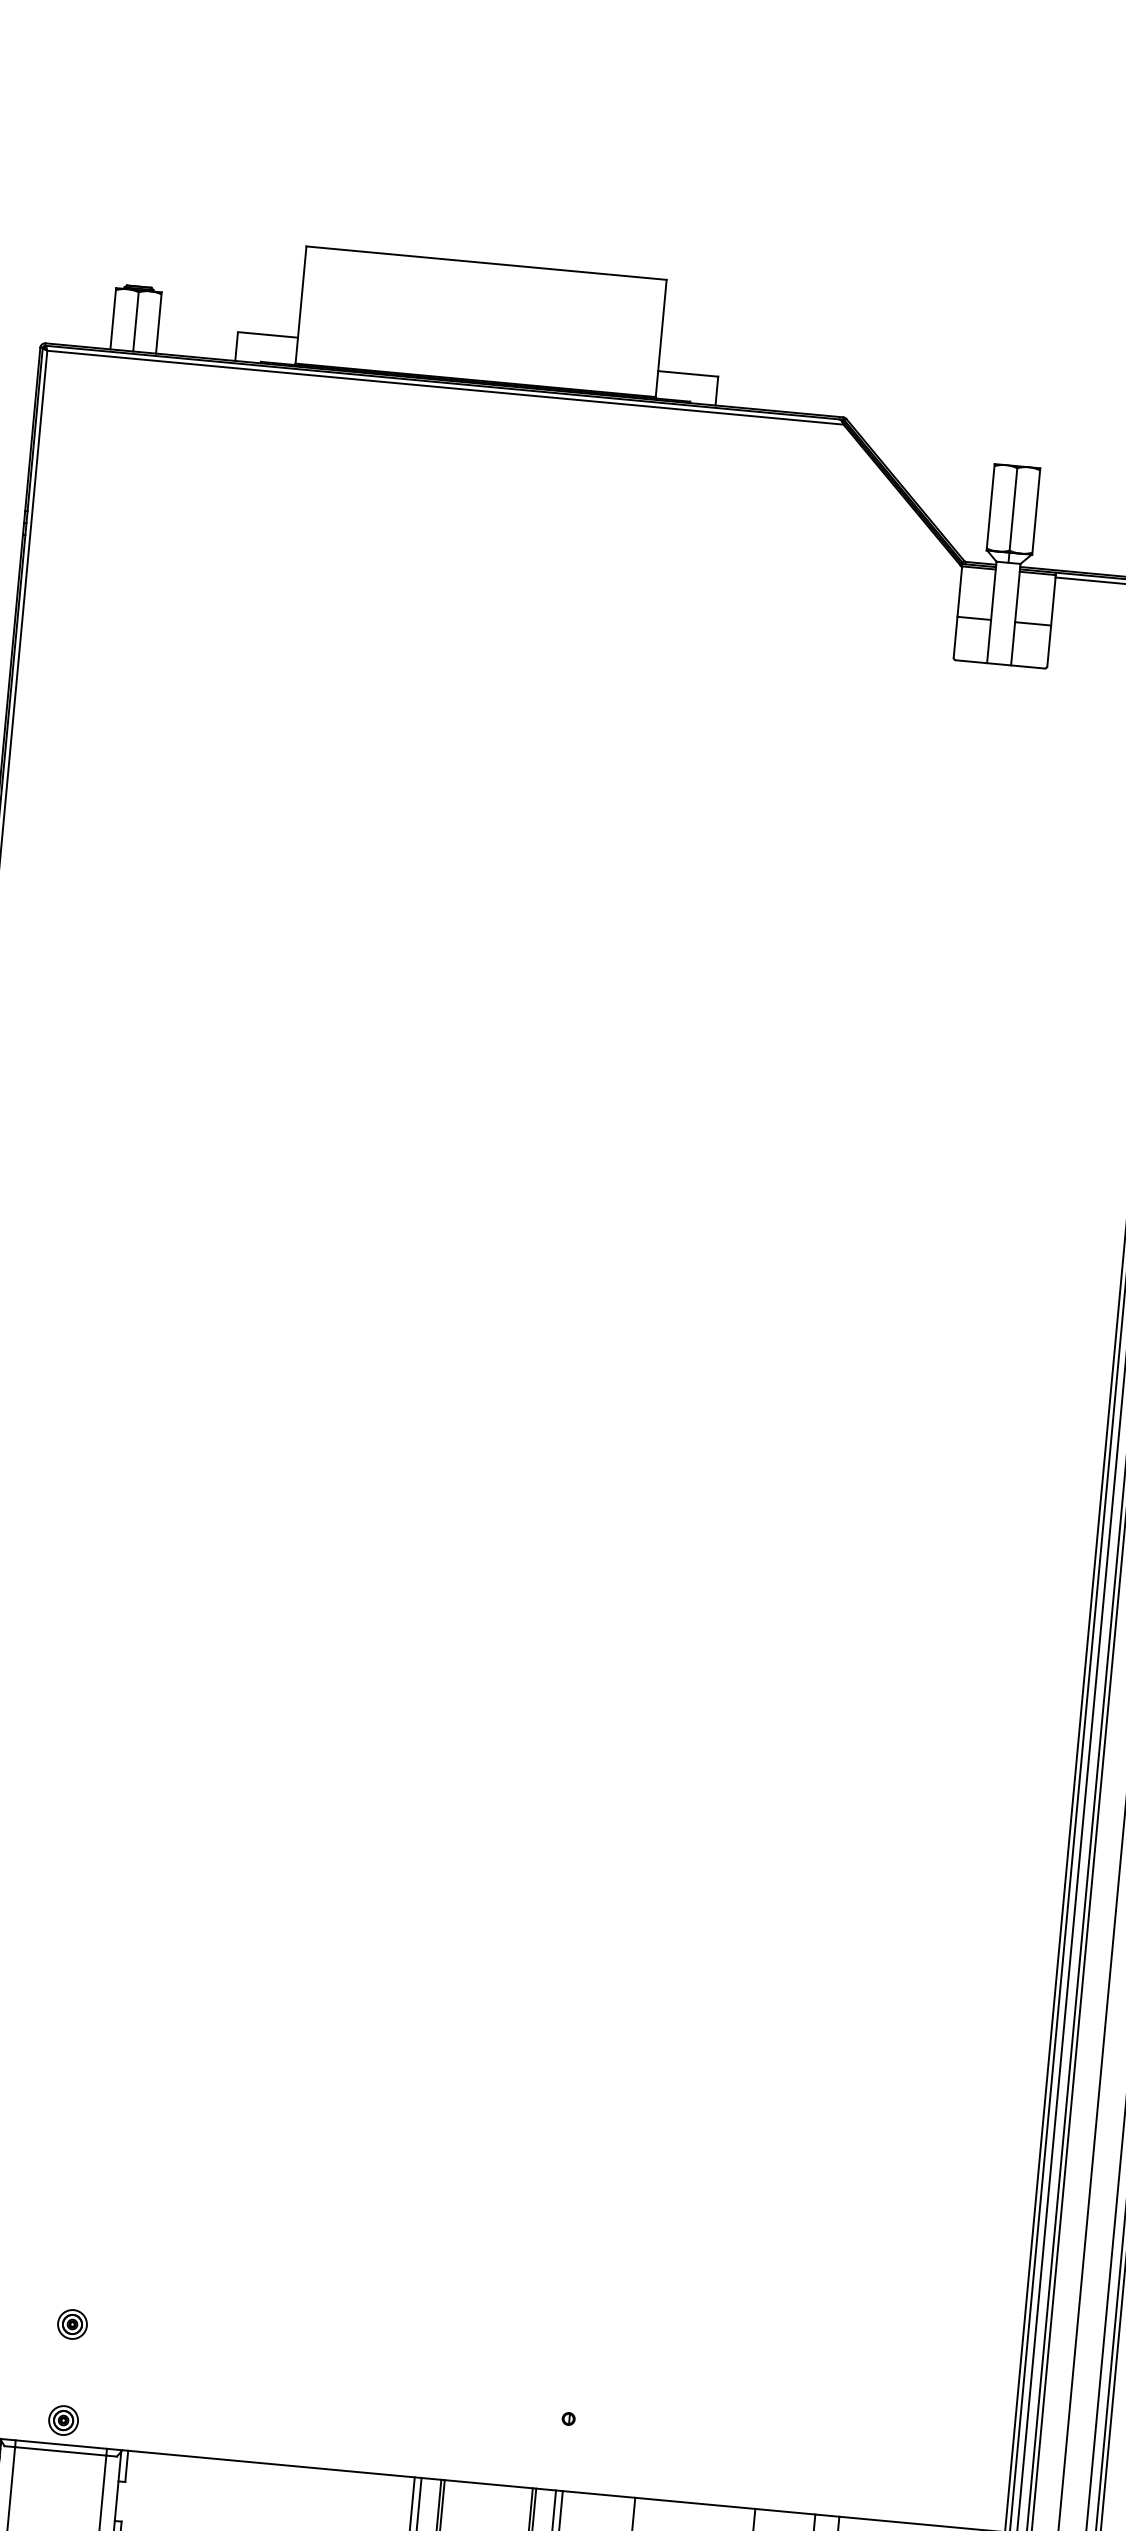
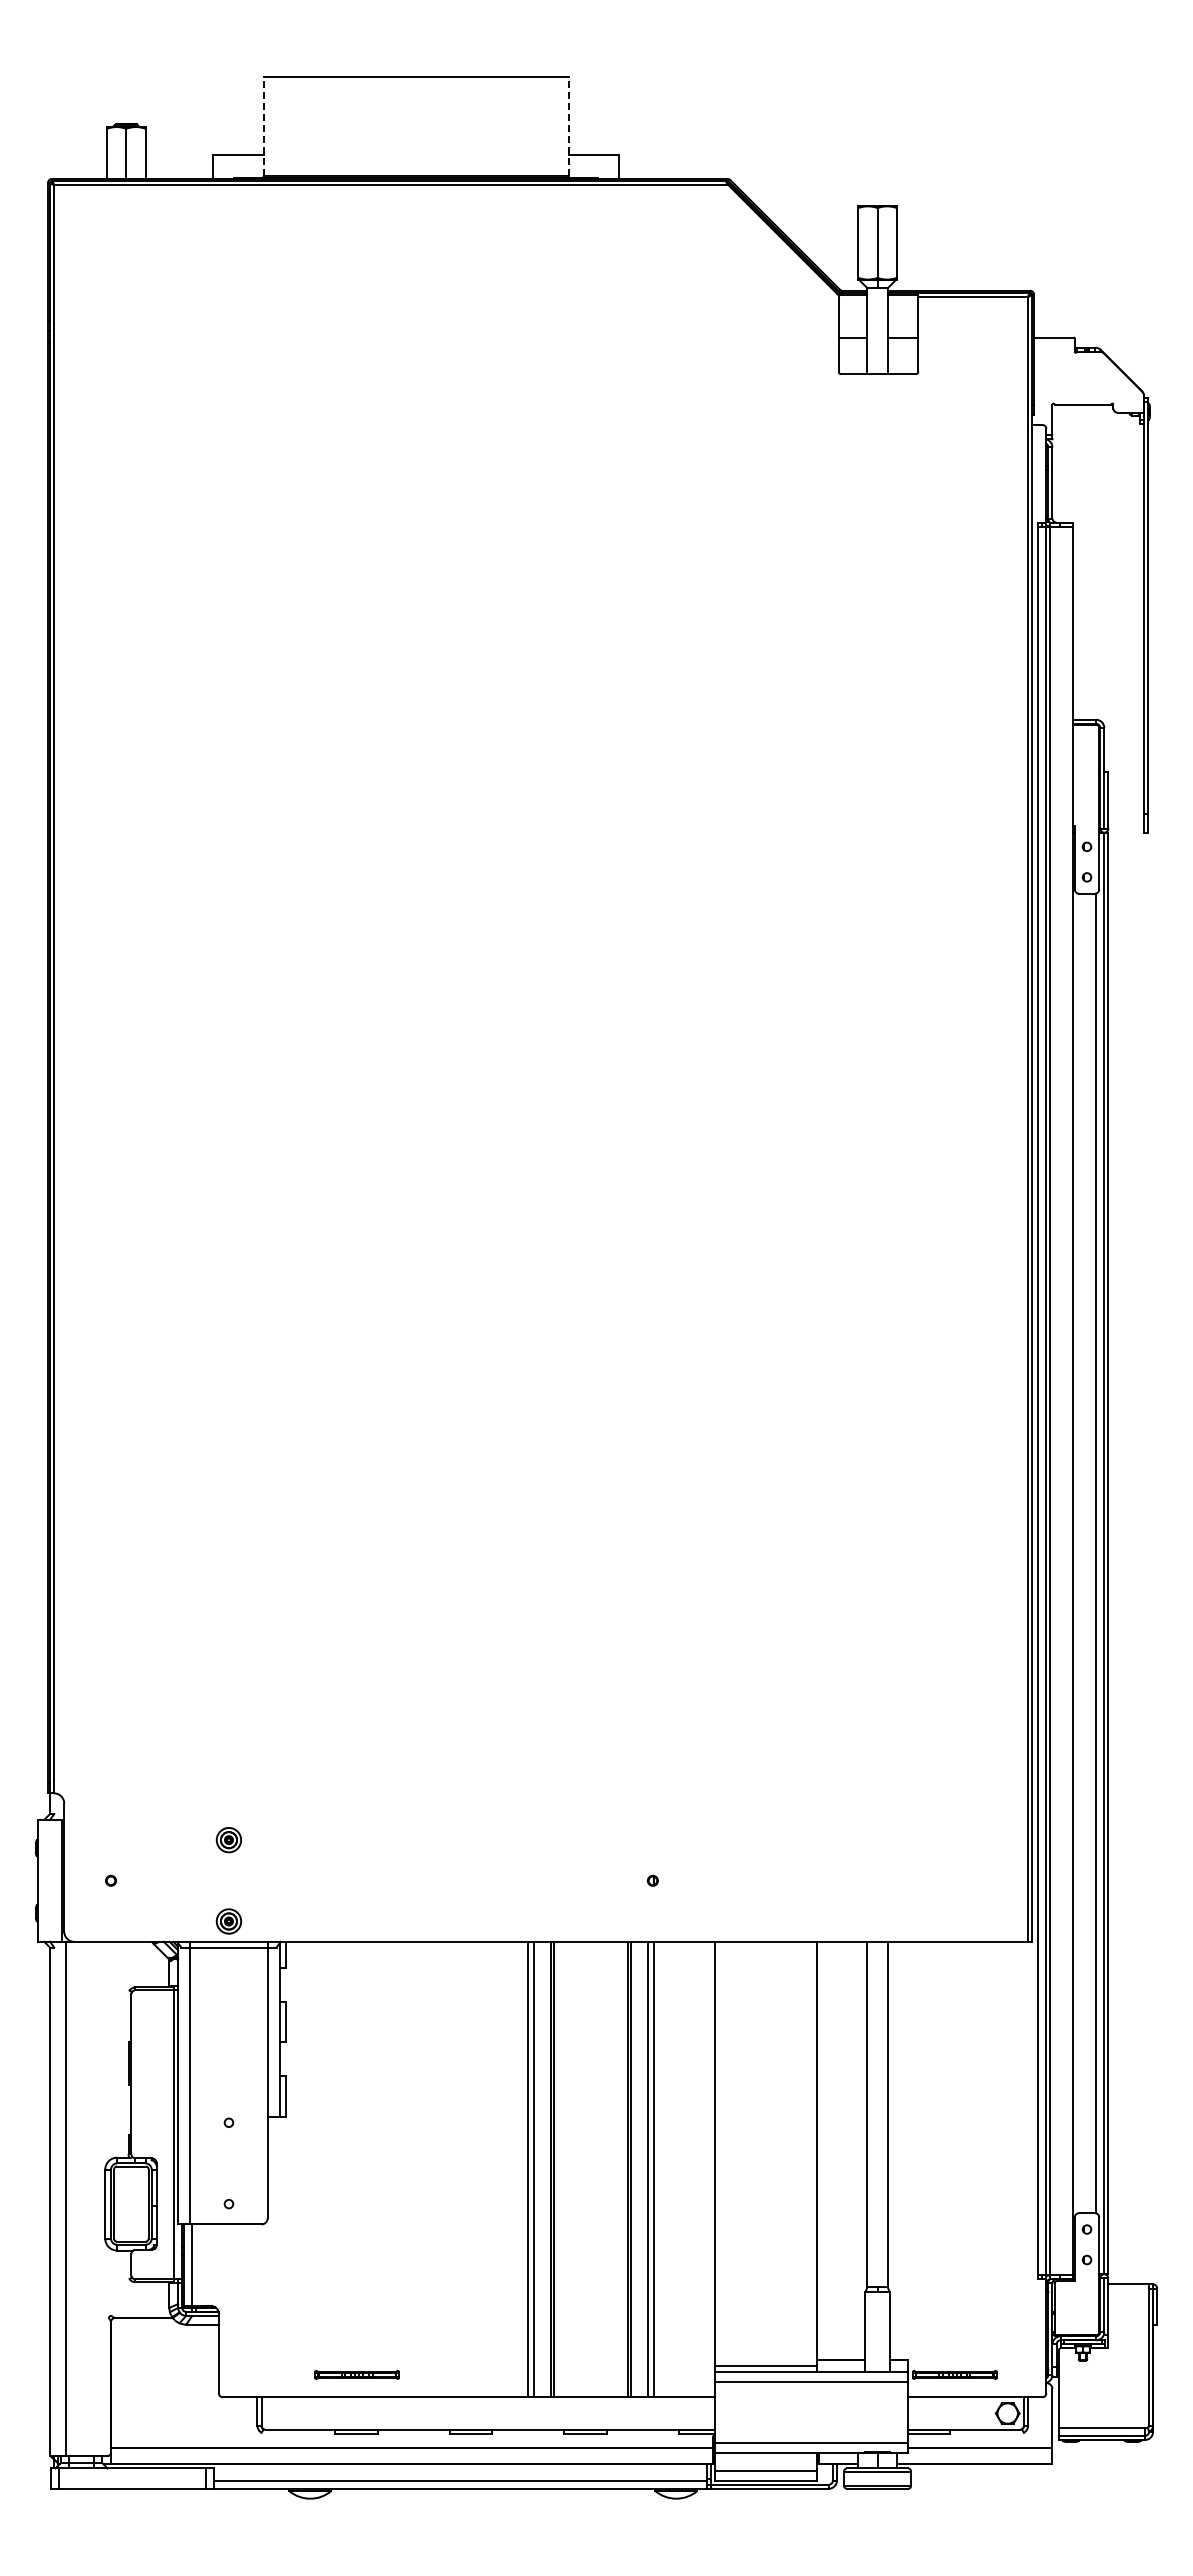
line: (301, 304) -> (263, 126), solid -> dashed
line: (661, 337) -> (568, 126), solid -> dashed

